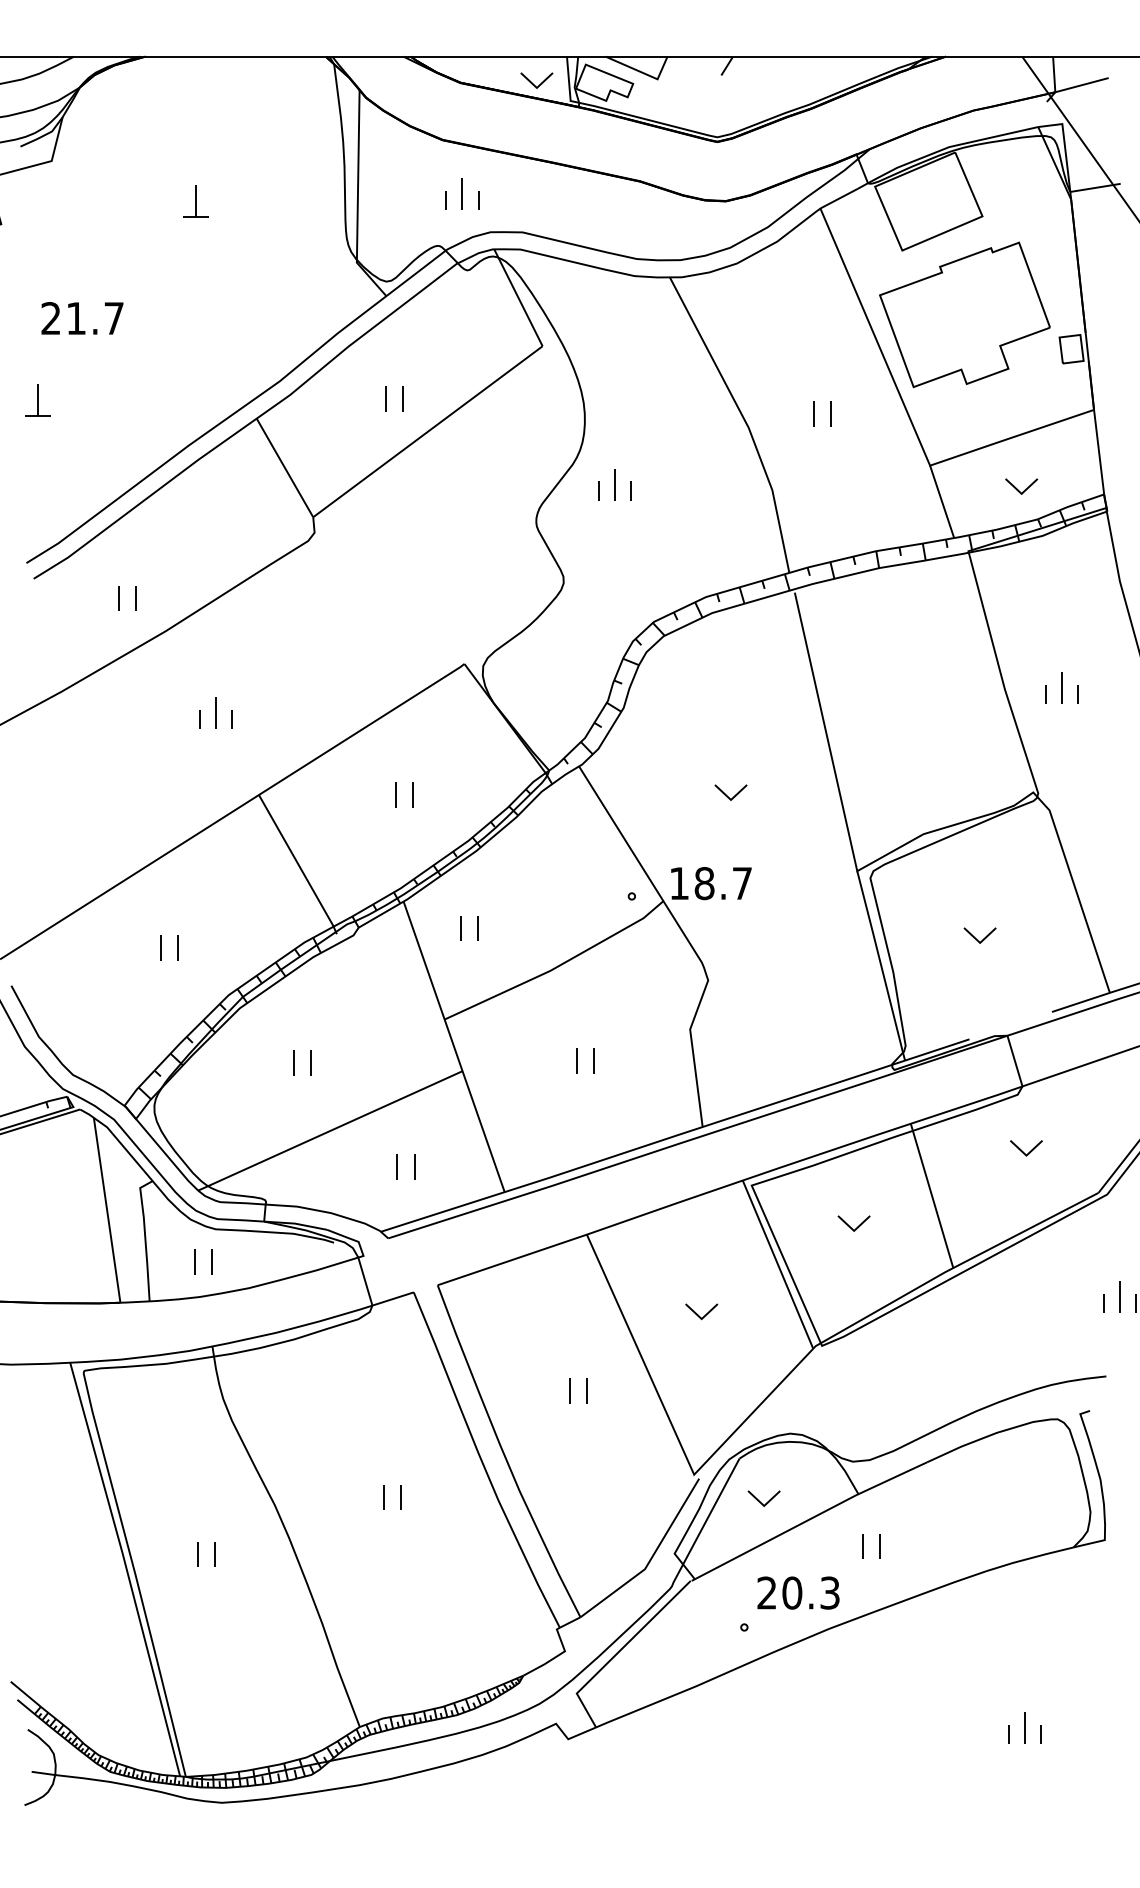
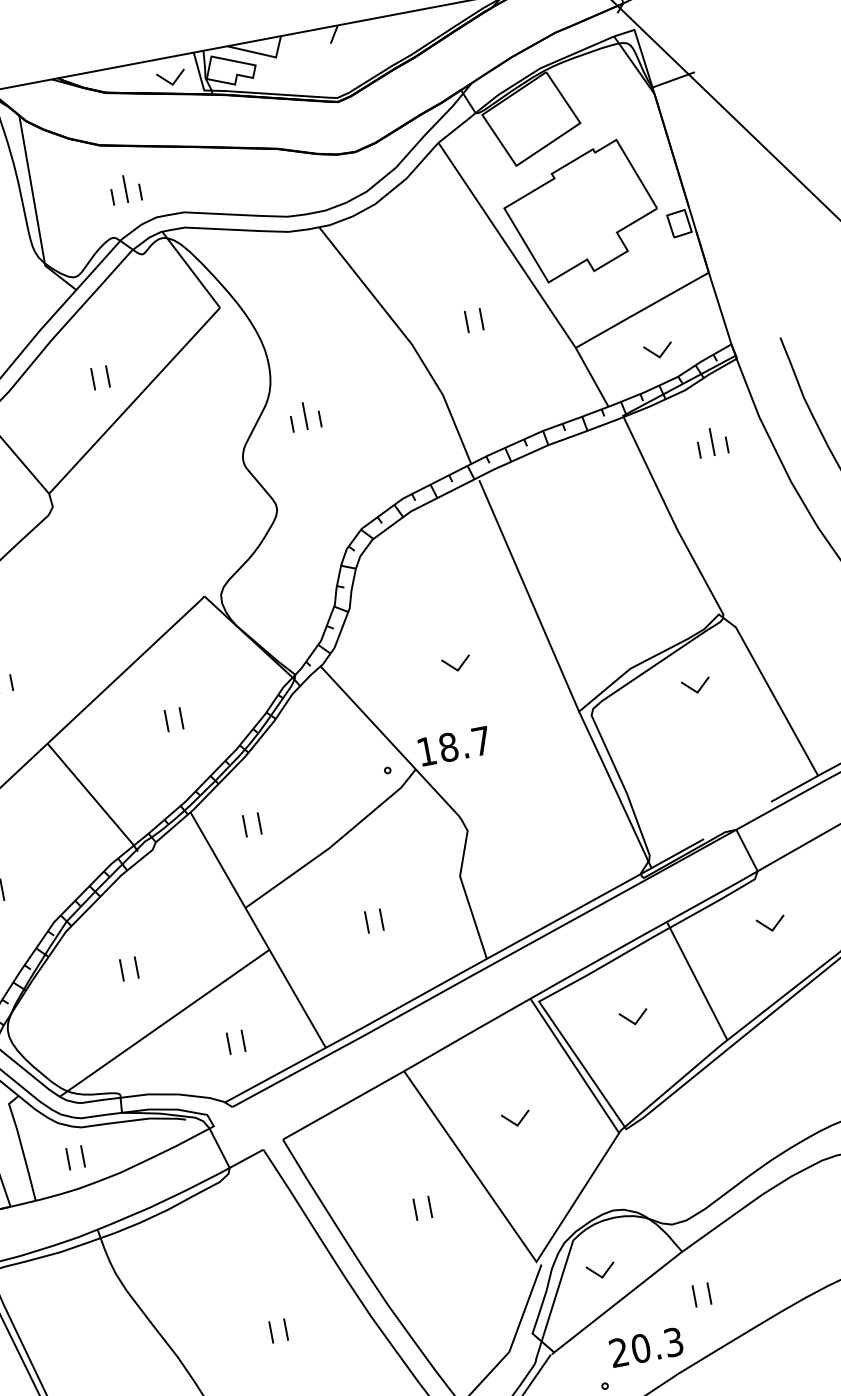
part: (1061, 687) -> (711, 441), moved
part: (979, 935) -> (695, 686), moved

